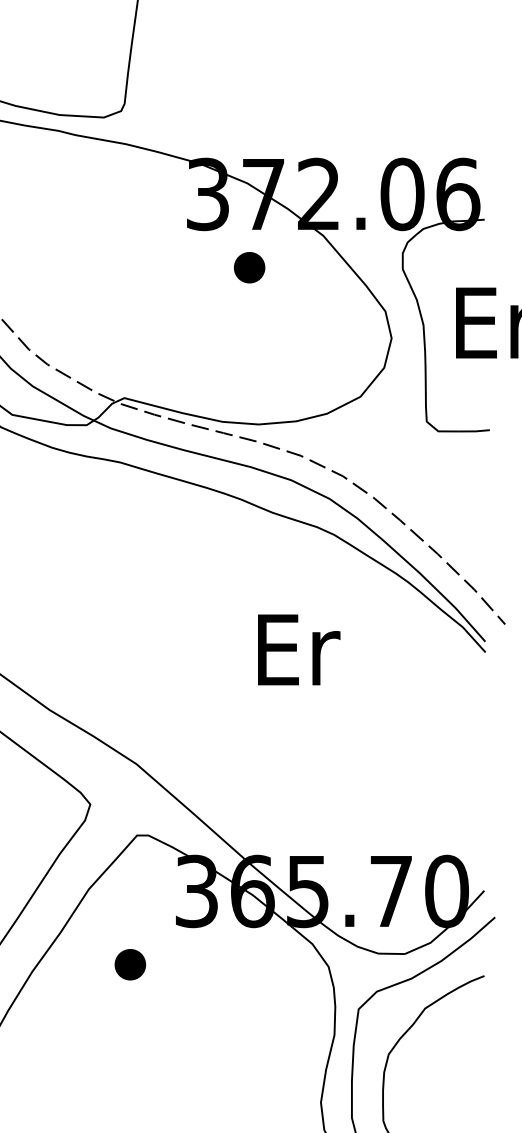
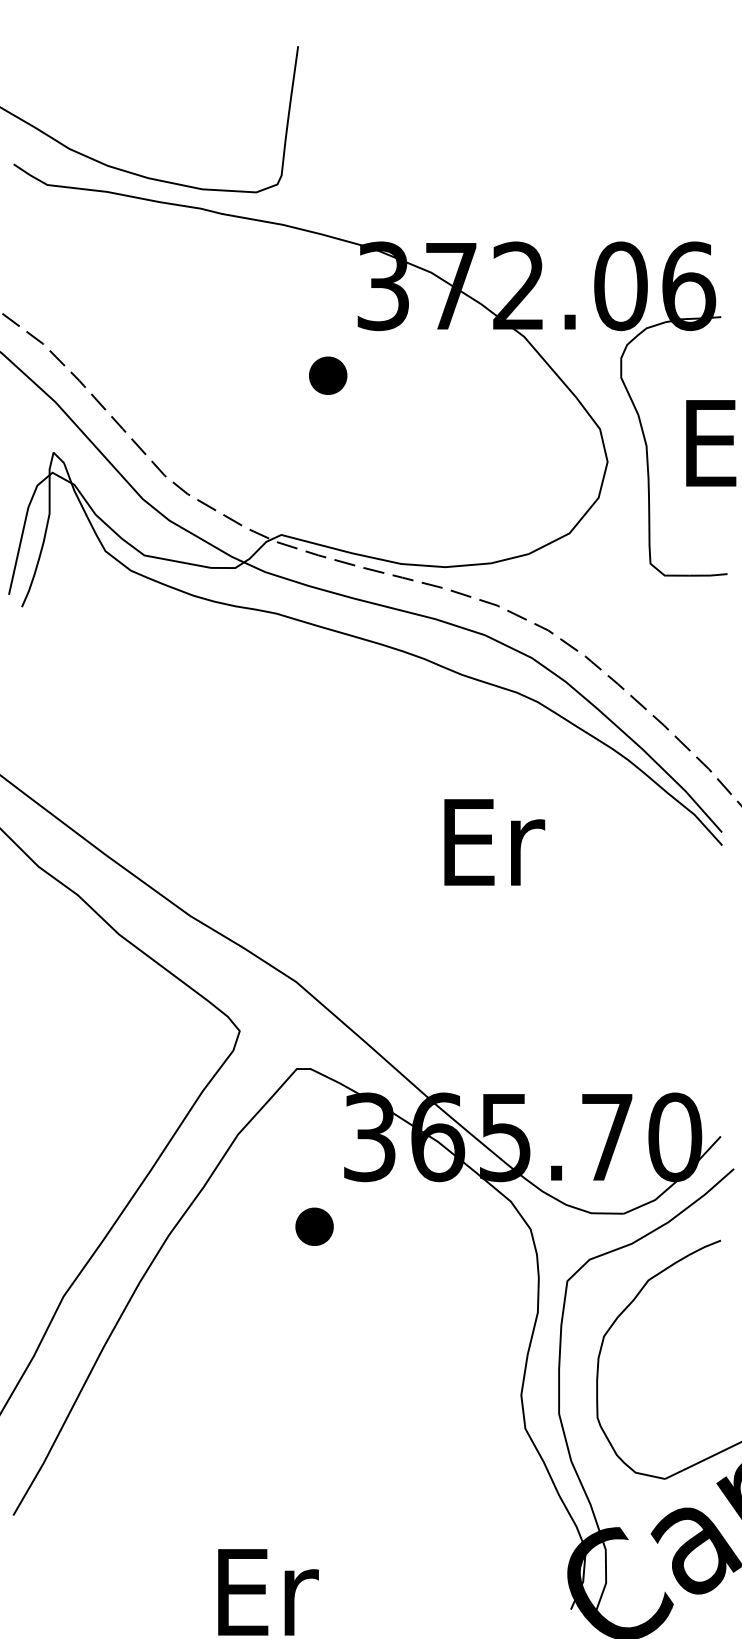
part: (249, 267) -> (328, 375), moved
part: (130, 964) -> (314, 1226), moved

